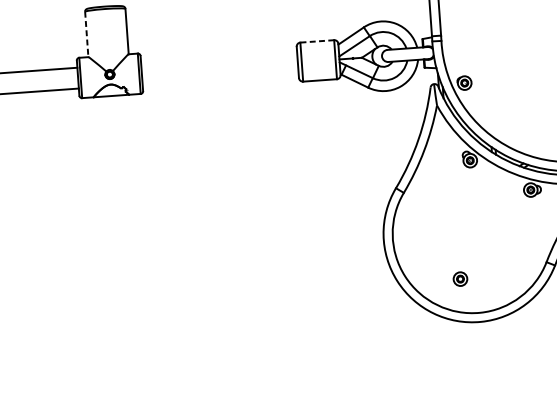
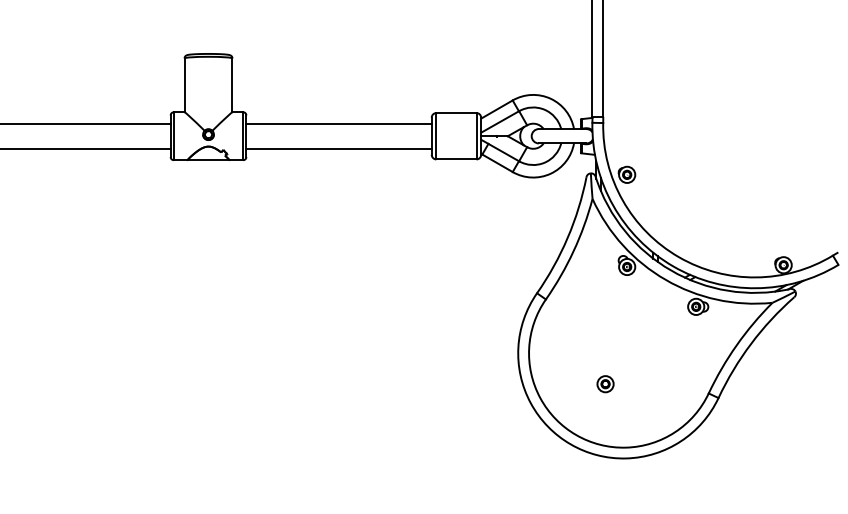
line: (86, 34) -> (184, 85), dashed -> solid
line: (316, 41) -> (455, 113), dashed -> solid
line: (218, 57) -> (338, 123), added
line: (220, 78) -> (338, 148), added
part: (460, 279) -> (605, 384), moved

